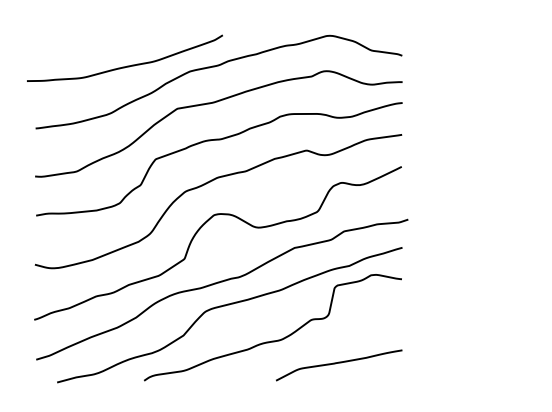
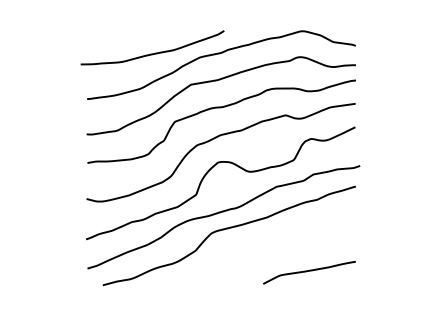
curve: (277, 339) -> (264, 253), removed

